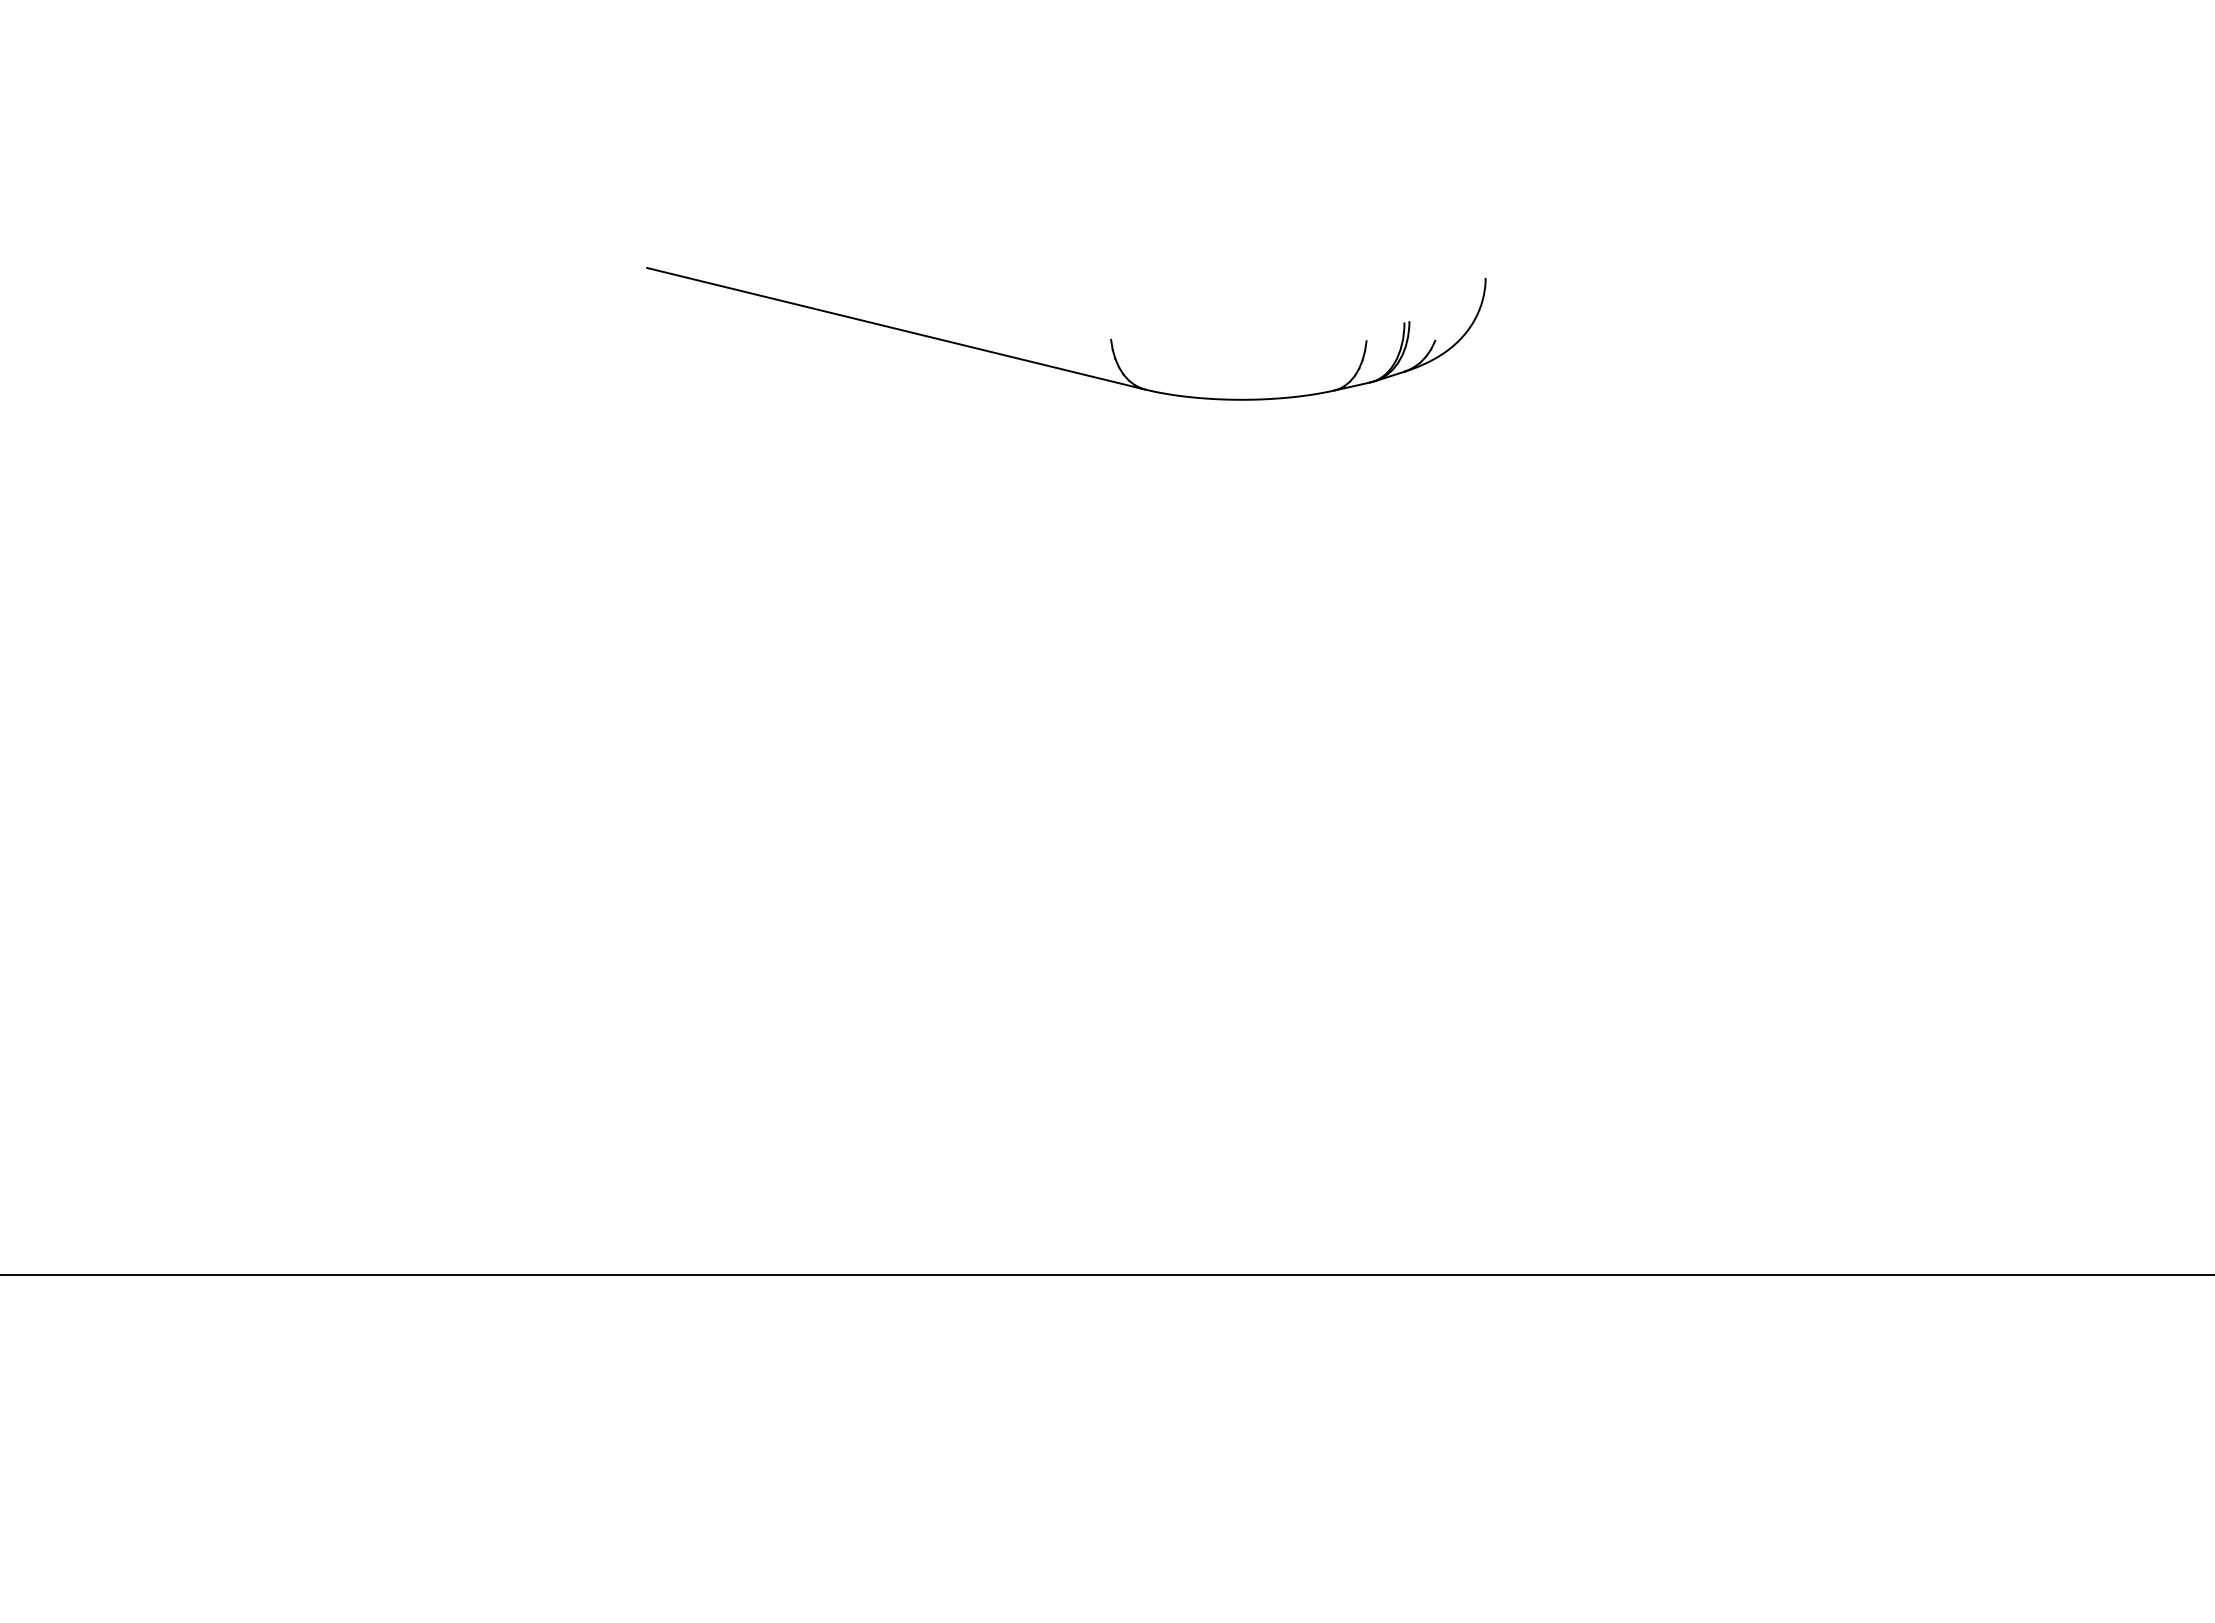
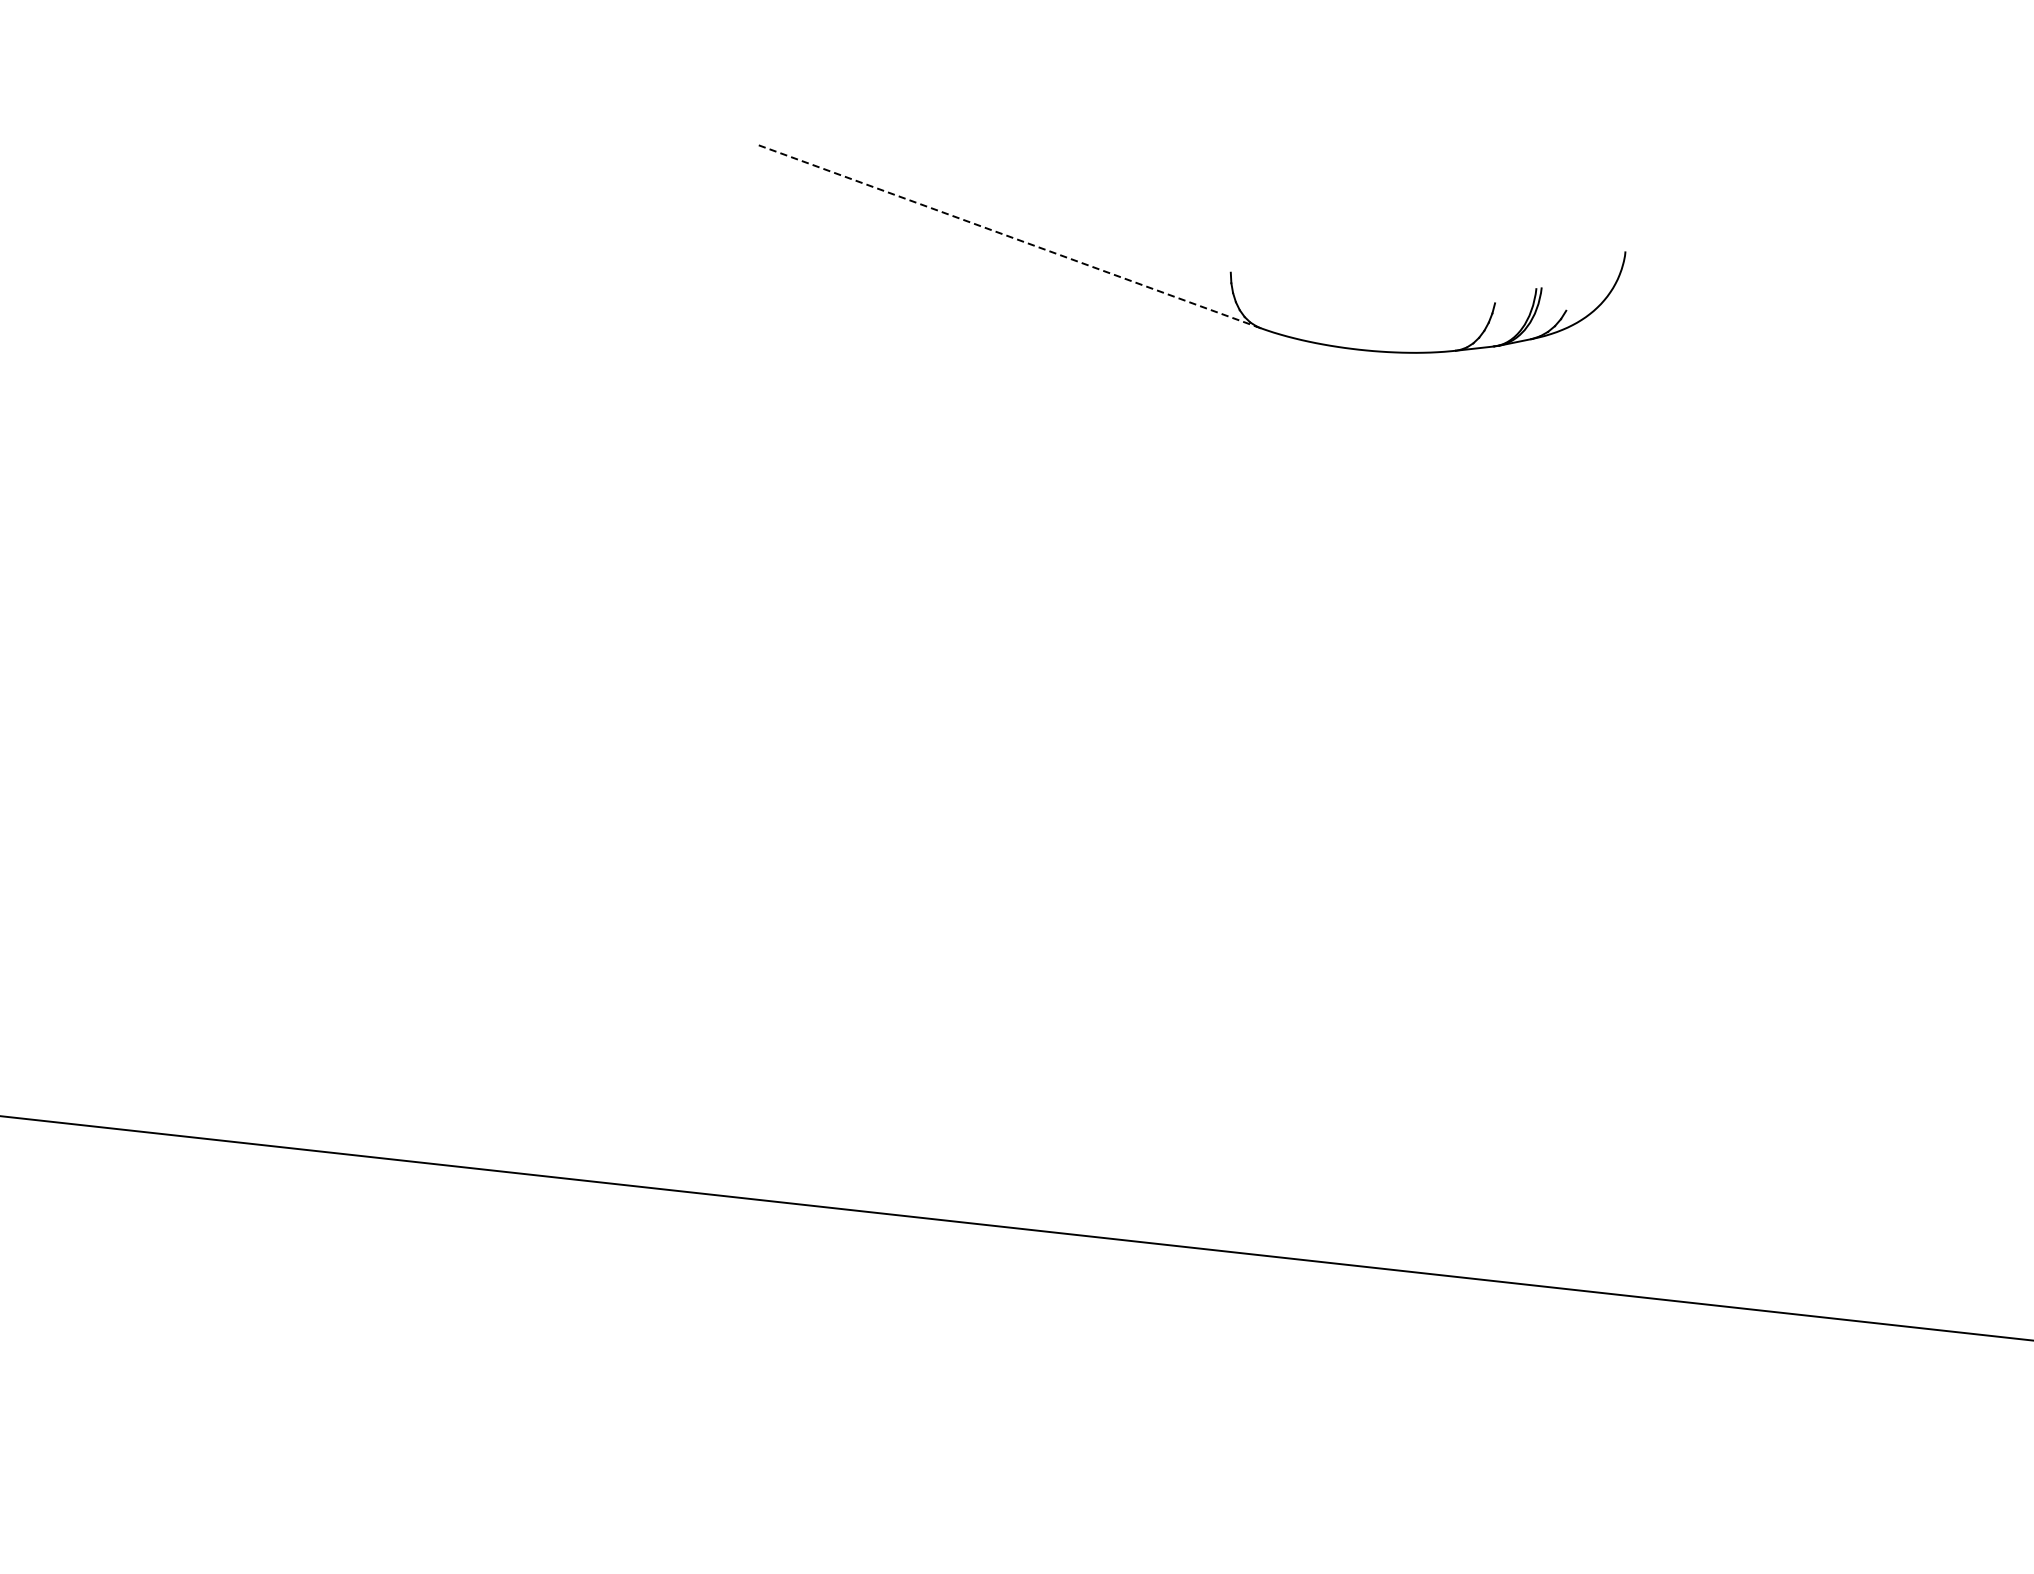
line: (896, 328) -> (1009, 236), solid -> dashed

